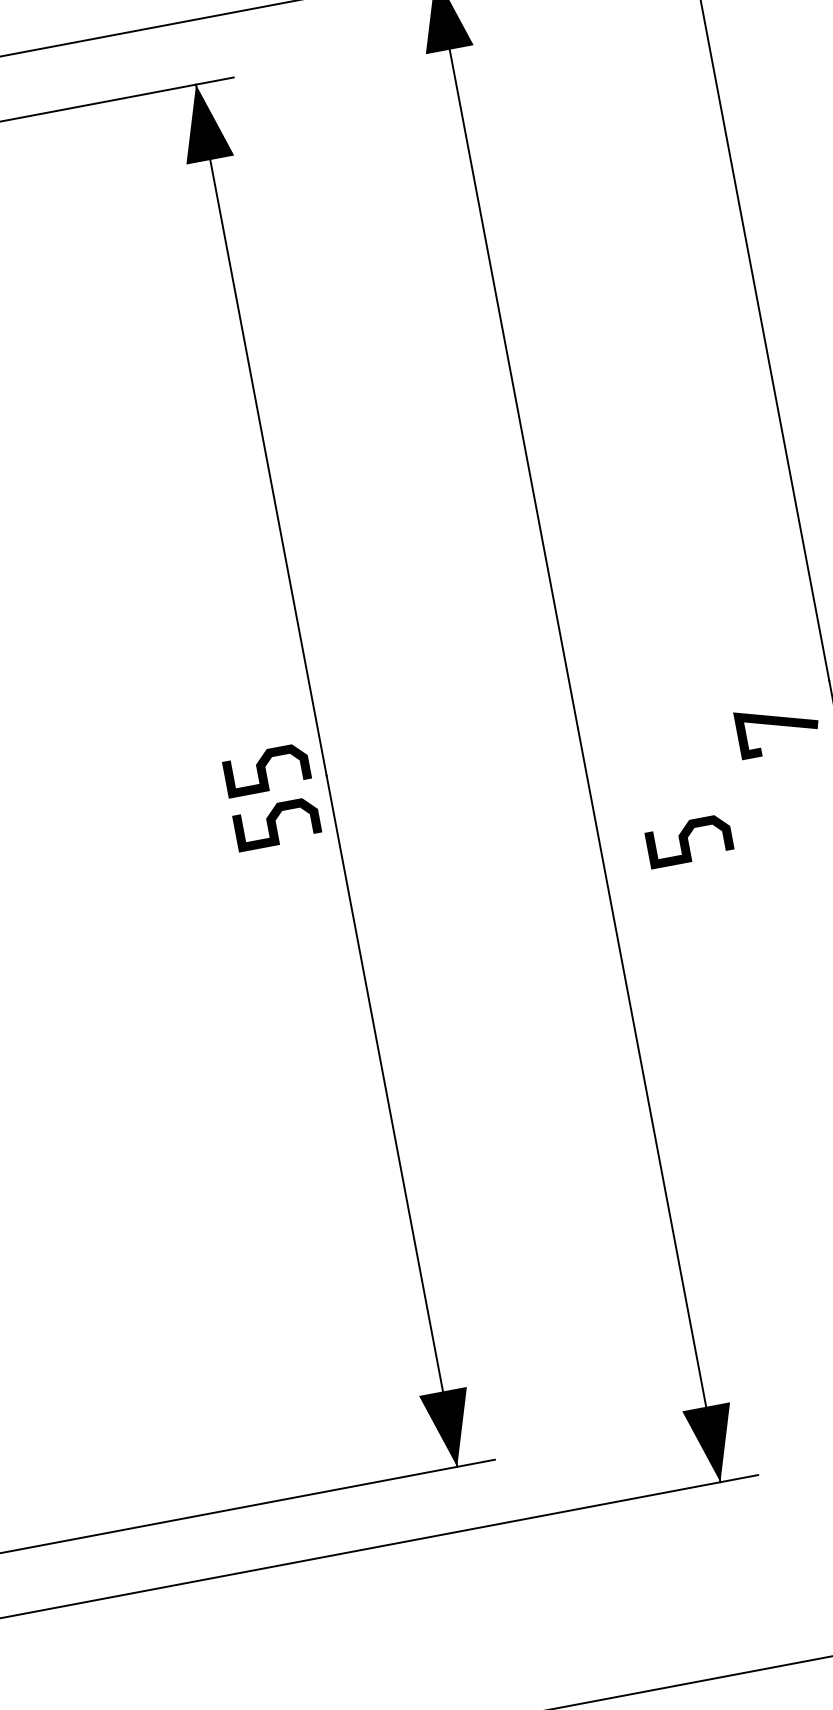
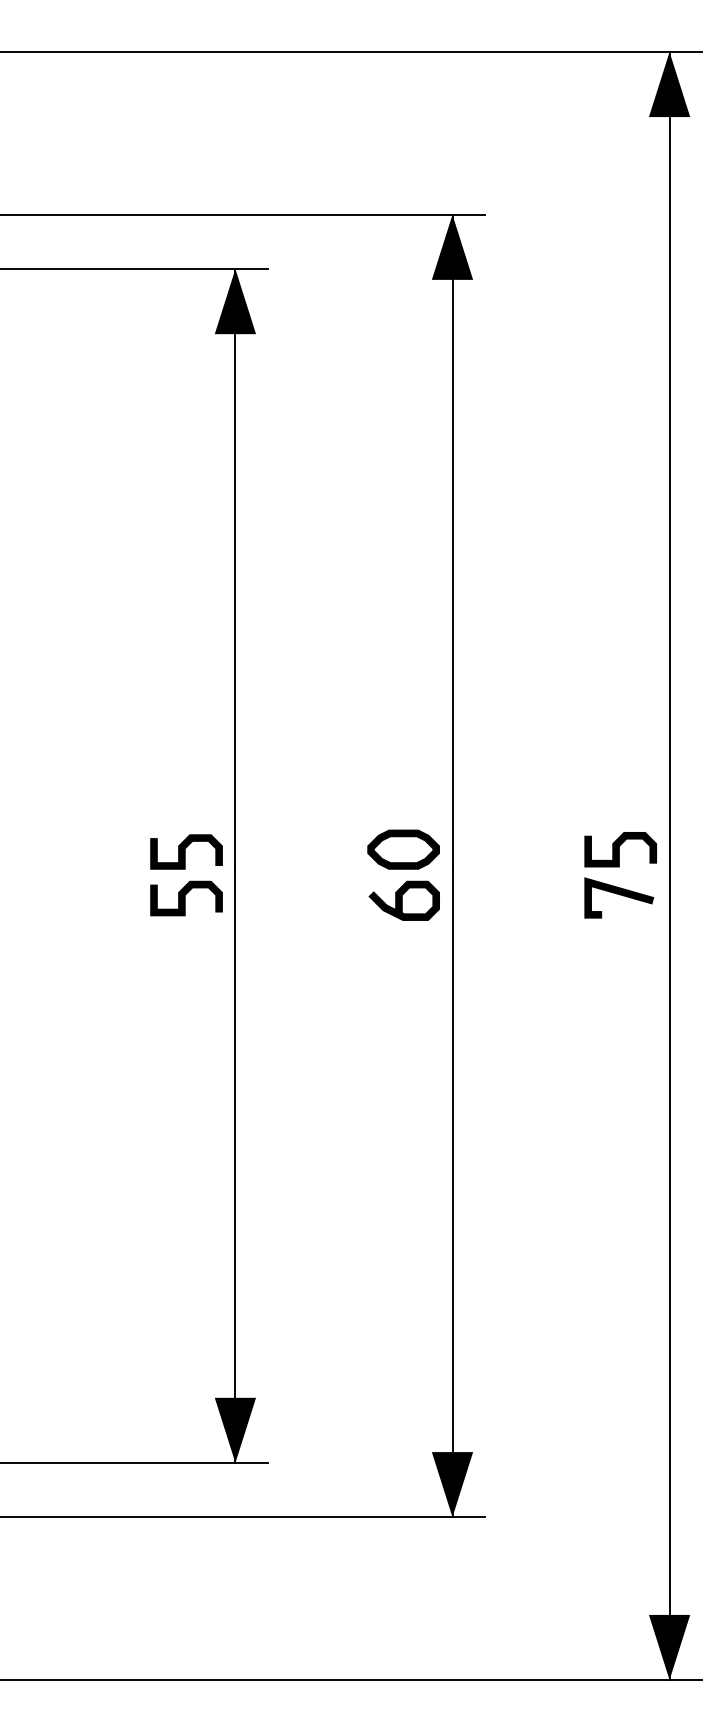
part: (517, 719) -> (403, 849), added
curve: (527, 779) -> (402, 900), added
curve: (688, 841) -> (619, 849), moved

